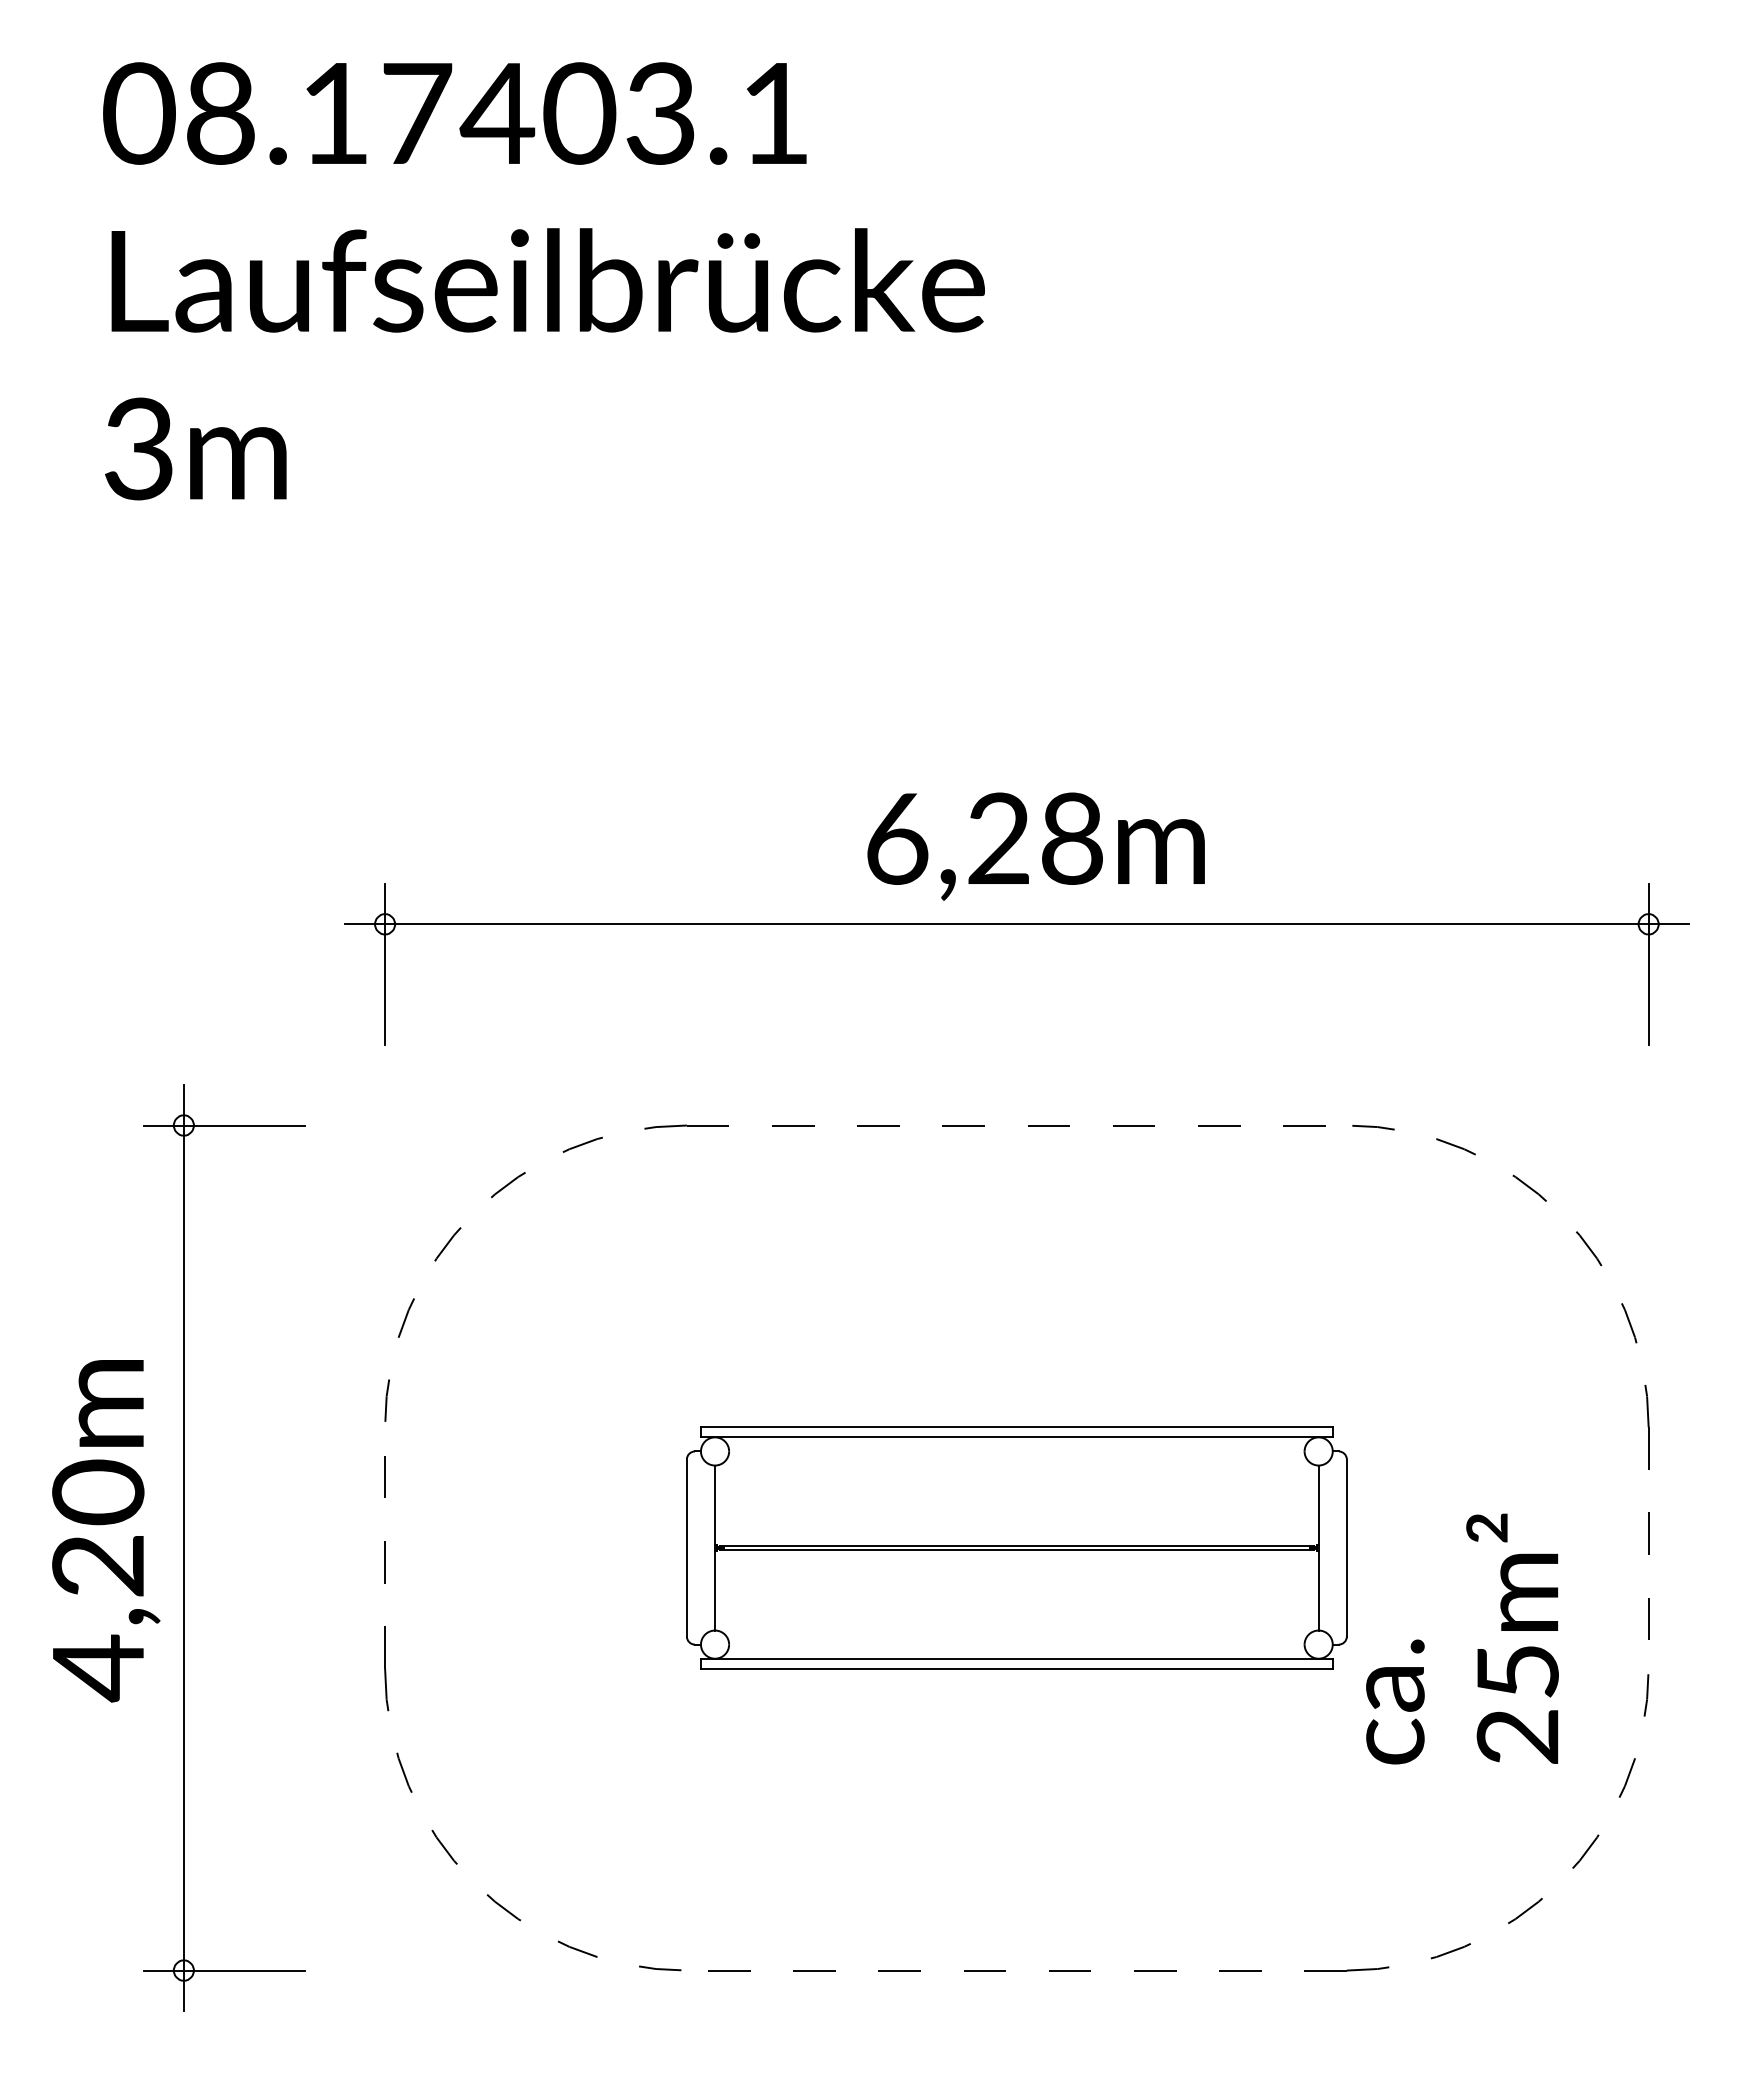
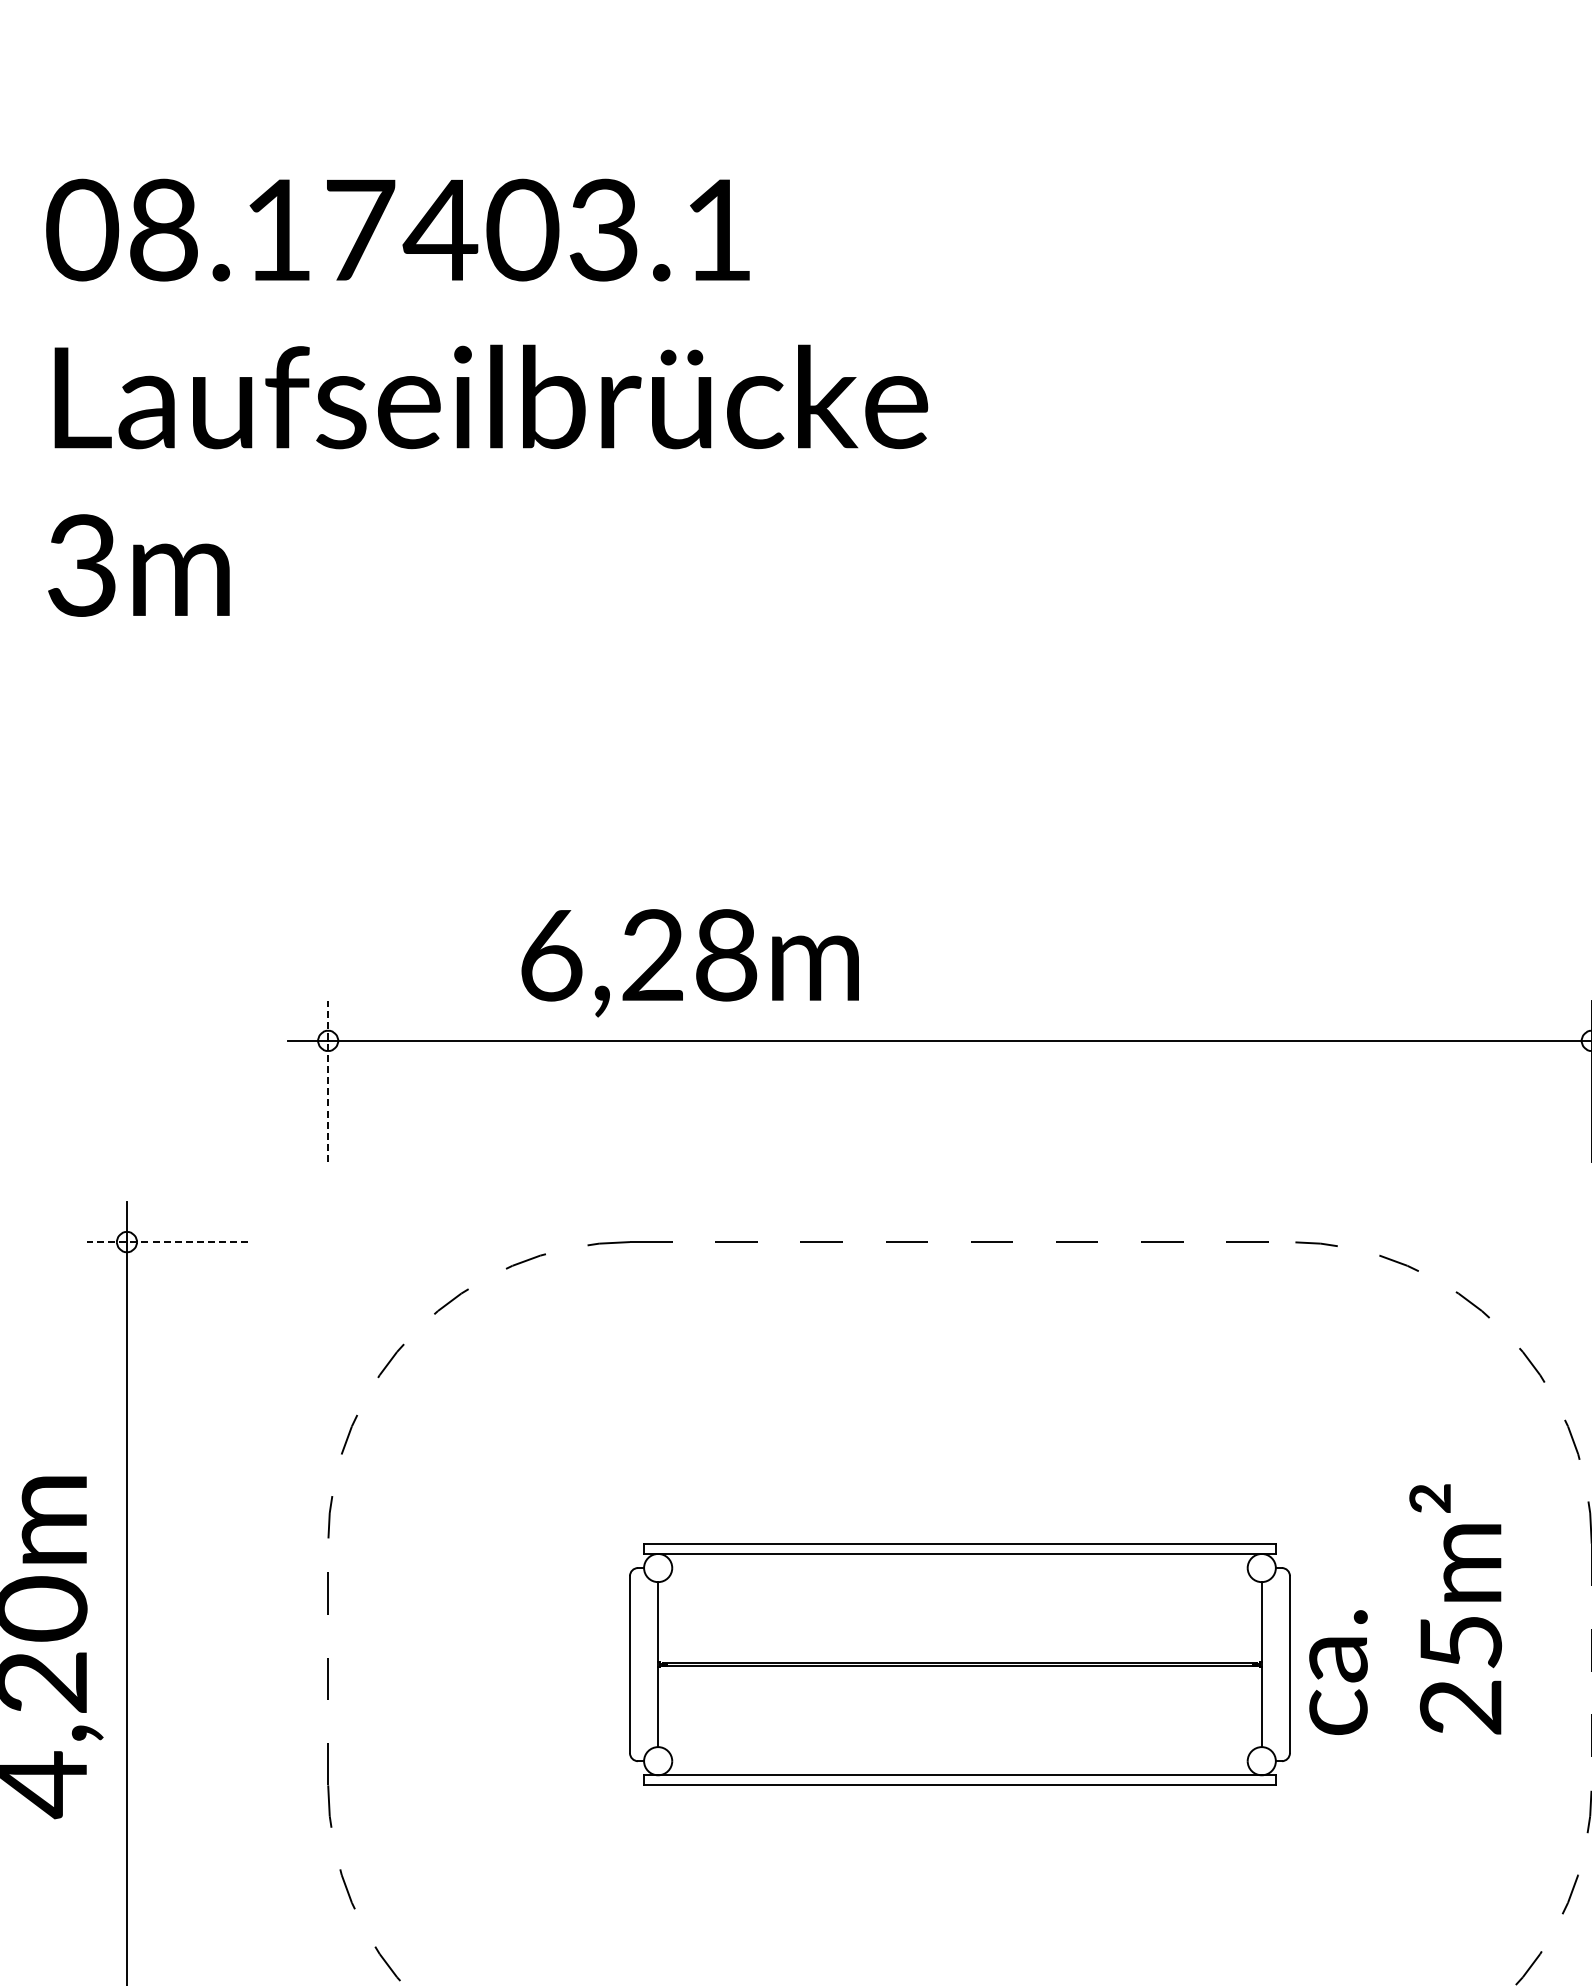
text: (1035, 846) -> (689, 963), moved
line: (385, 964) -> (328, 1081), solid -> dashed
line: (223, 1125) -> (166, 1242), solid -> dashed
text: (1462, 1638) -> (1405, 1609), moved

